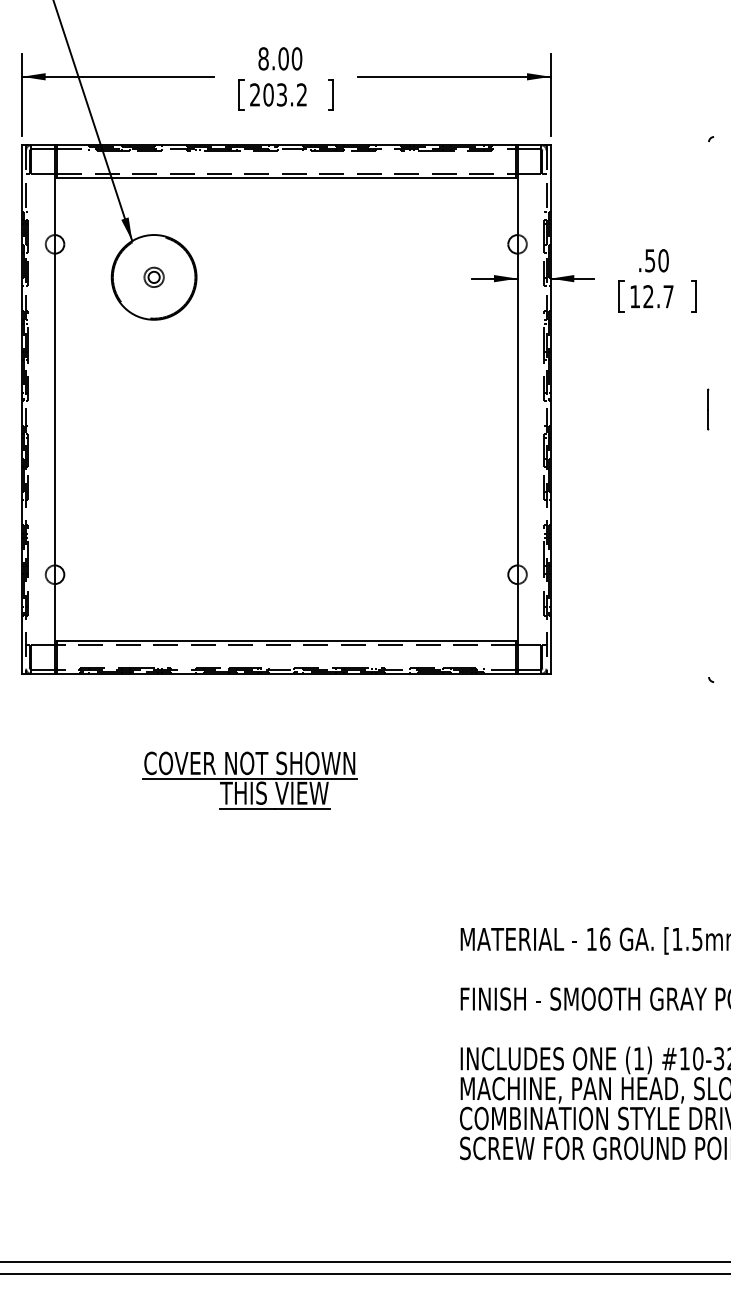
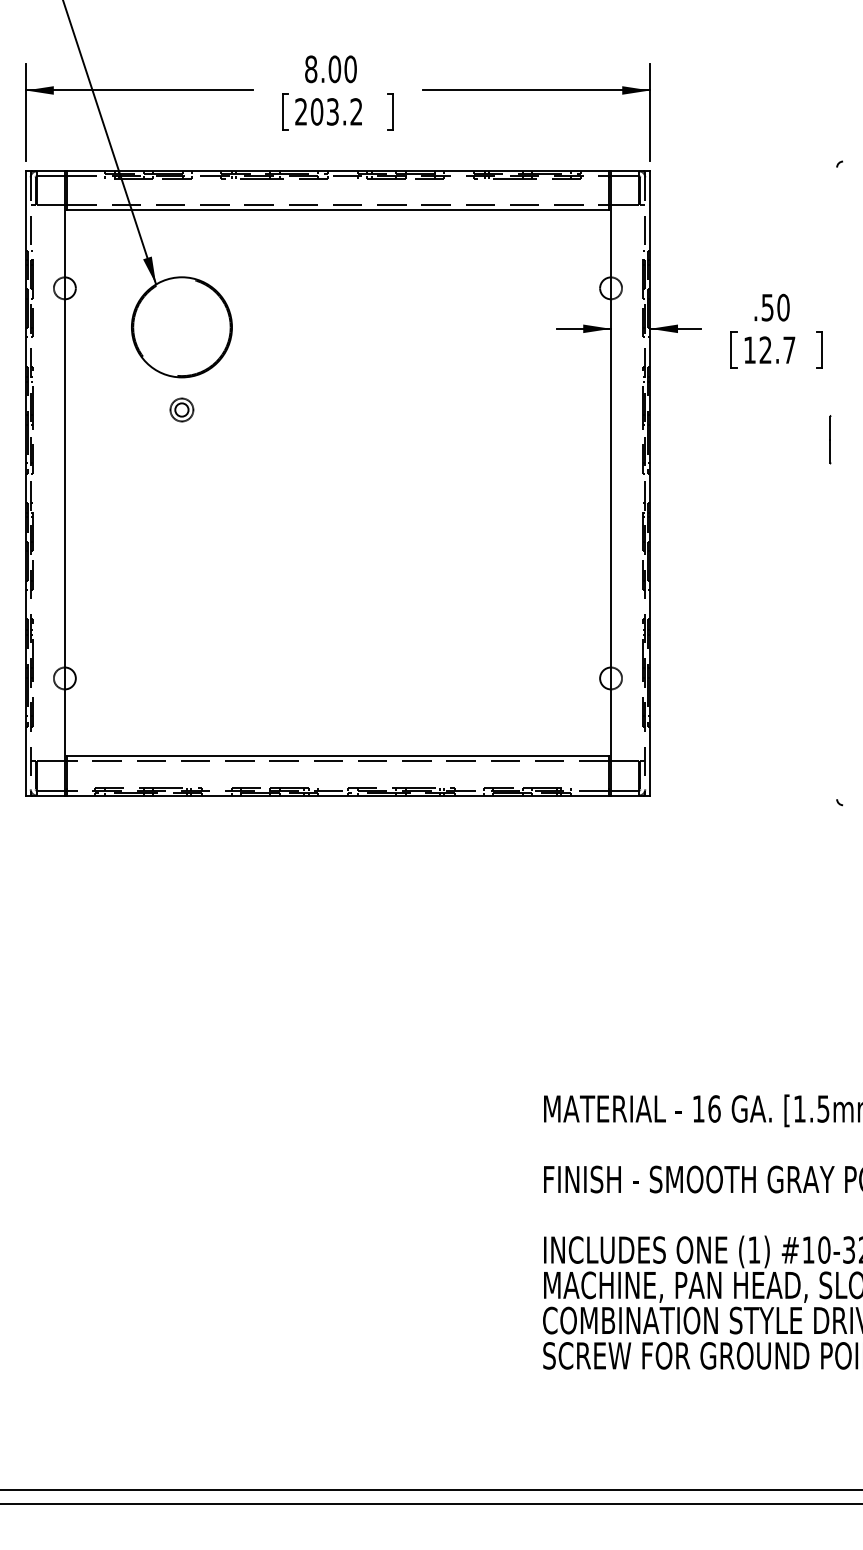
part: (153, 276) -> (181, 408), moved
line: (708, 409) -> (830, 439), moved
part: (249, 780) -> (294, 921), removed

